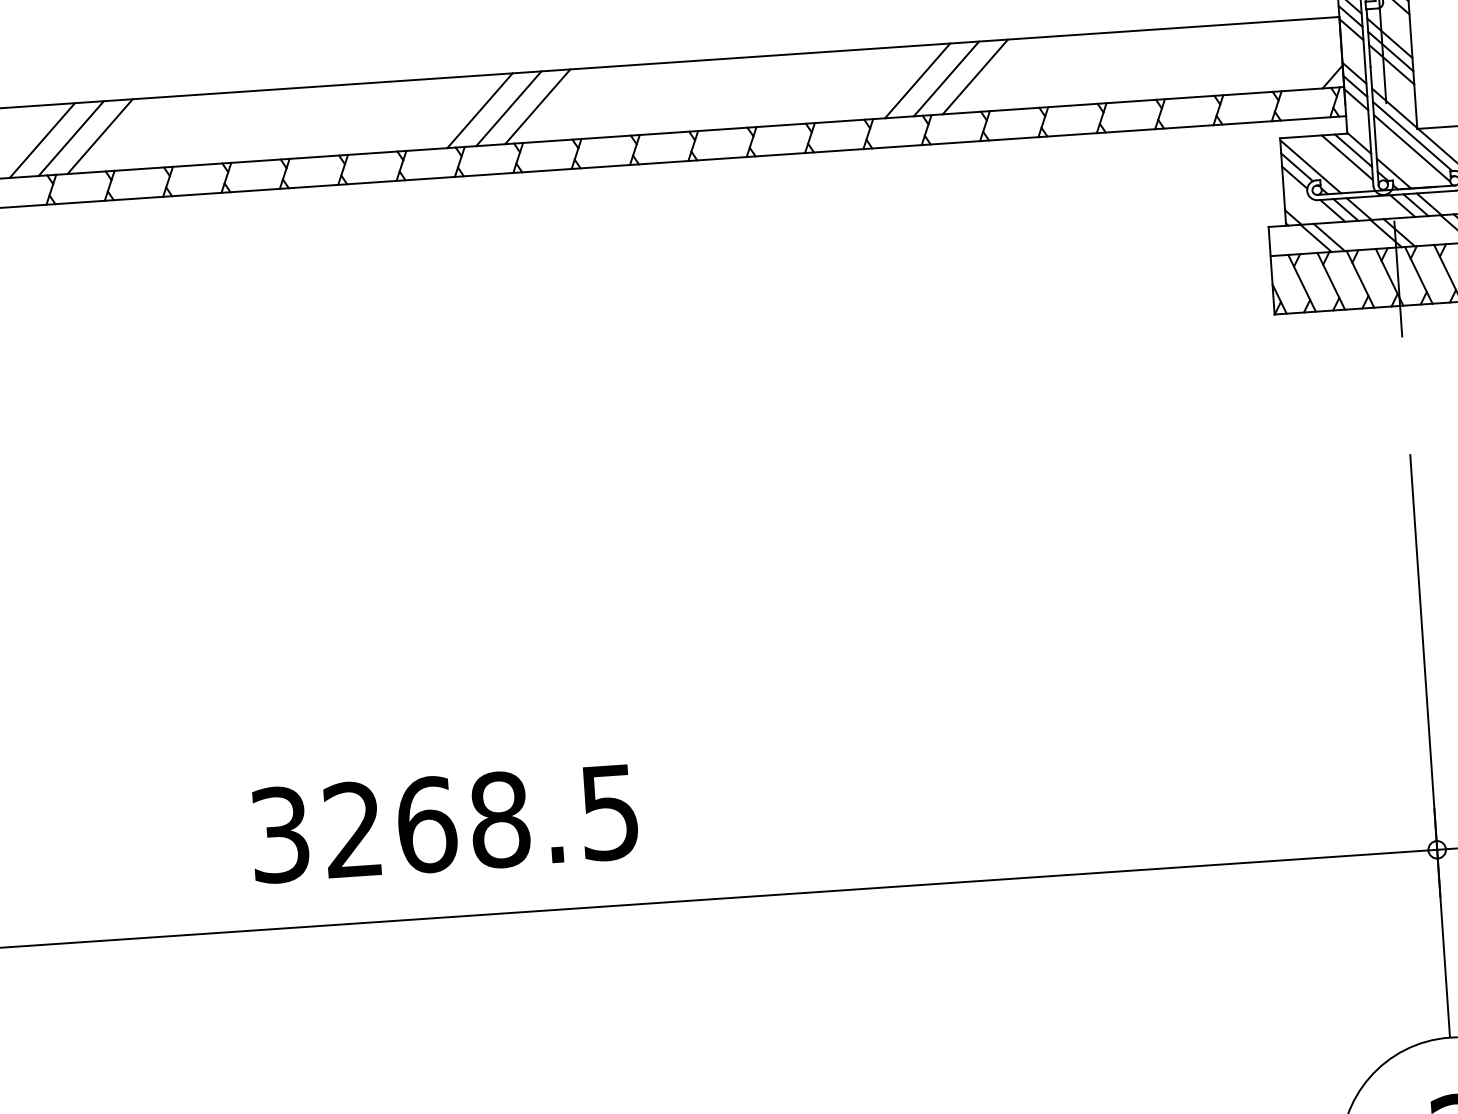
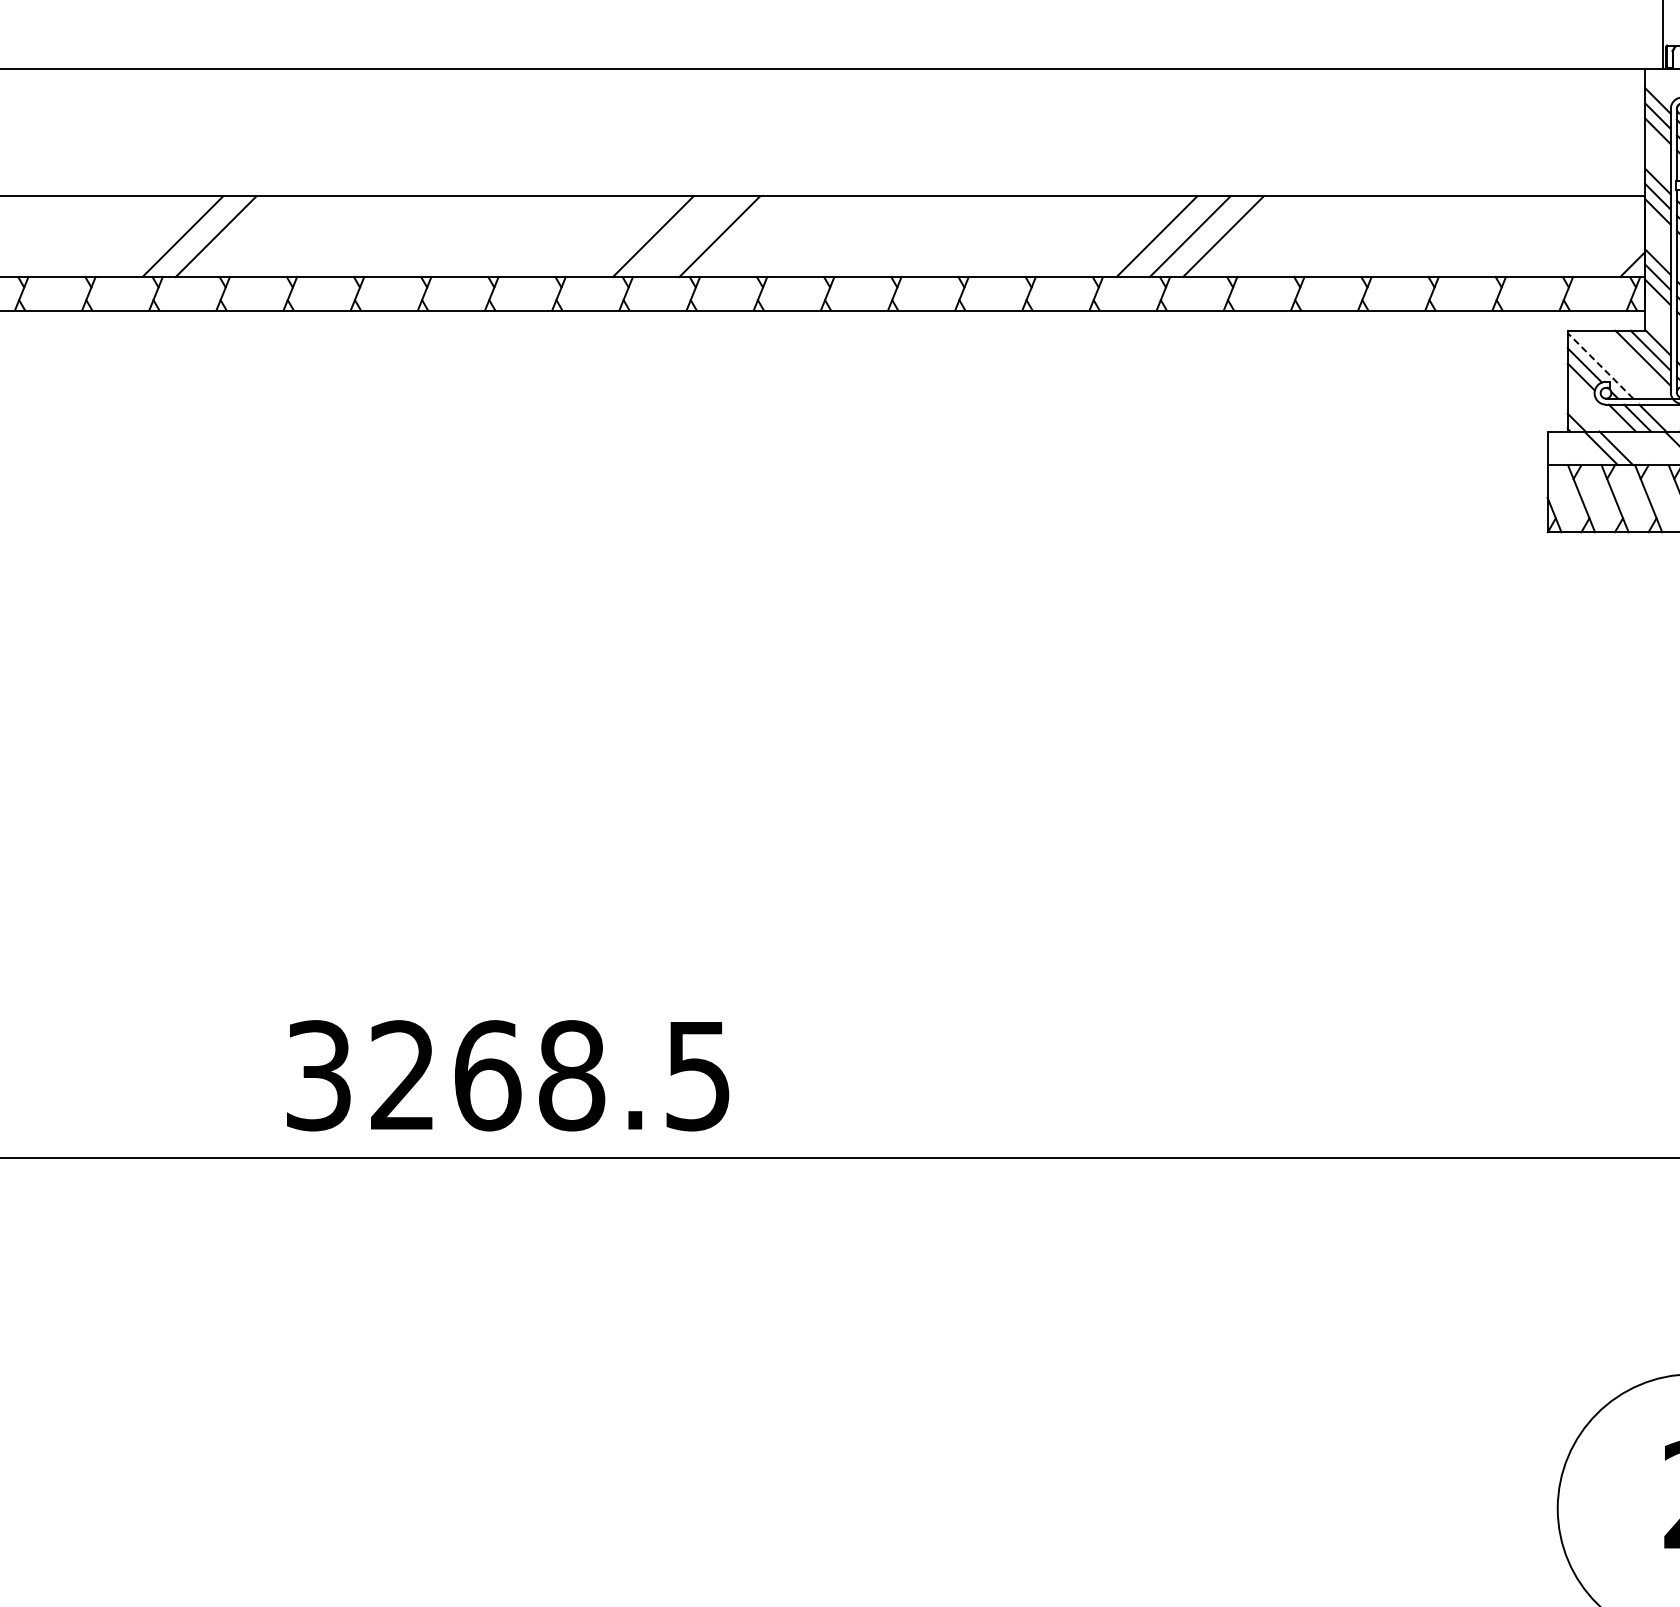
line: (508, 108) -> (686, 236), removed
line: (42, 140) -> (149, 236), removed
line: (1310, 166) -> (1600, 365), solid -> dashed
text: (445, 823) -> (508, 1075), moved

